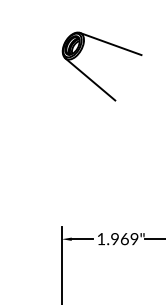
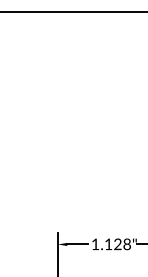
part: (93, 80) -> (88, 93), removed
text: (124, 239) -> (117, 244), 1.969" -> 1.128"

